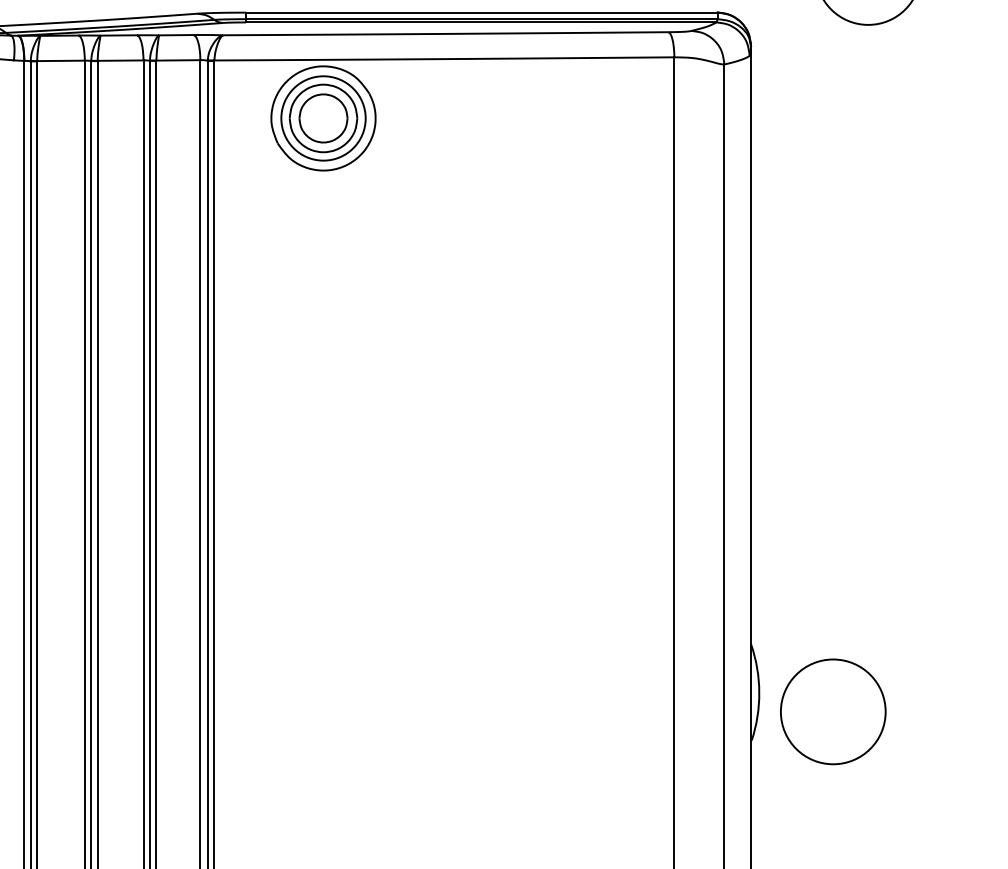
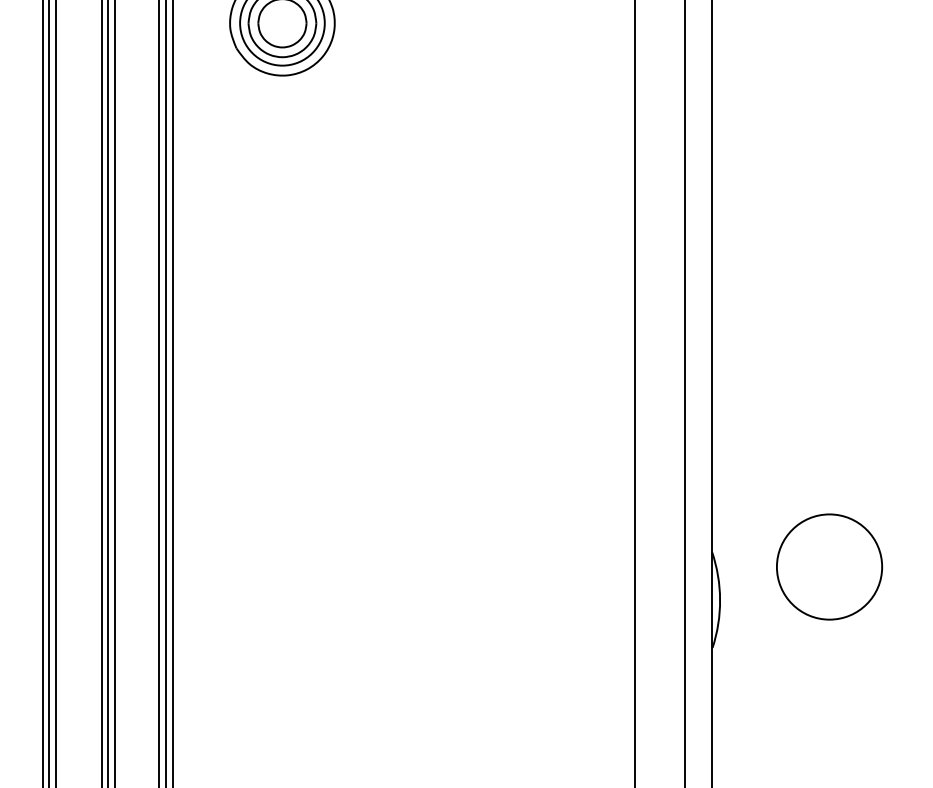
circle: (833, 711) -> (829, 566), moved

